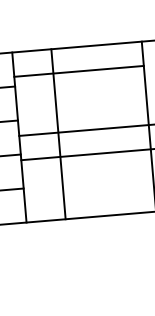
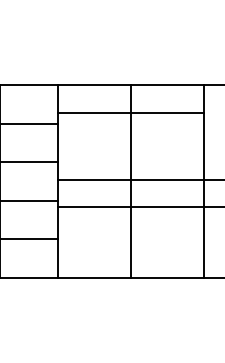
line: (58, 134) -> (131, 181), moved

